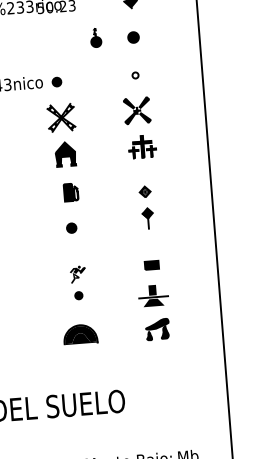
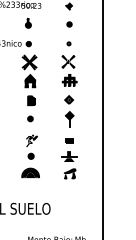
part: (96, 36) -> (28, 22), moved
part: (146, 207) -> (69, 111), size x1.43
part: (77, 281) -> (31, 146), size x1.43

